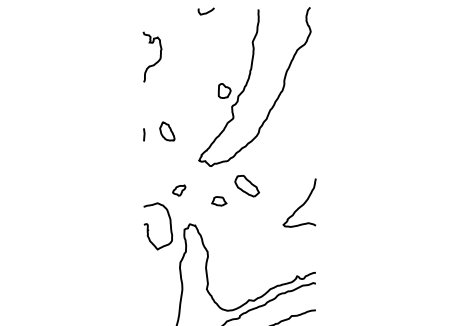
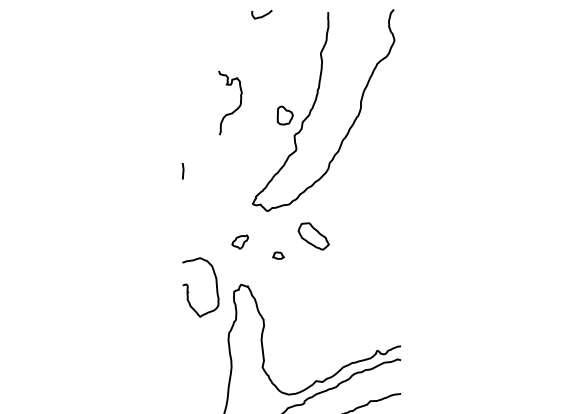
curve: (157, 60) -> (236, 107), moved
part: (167, 131) -> (212, 167), removed
part: (179, 190) -> (240, 241), moved
part: (219, 201) -> (278, 255), size x0.6
curve: (301, 204) -> (382, 259), removed

